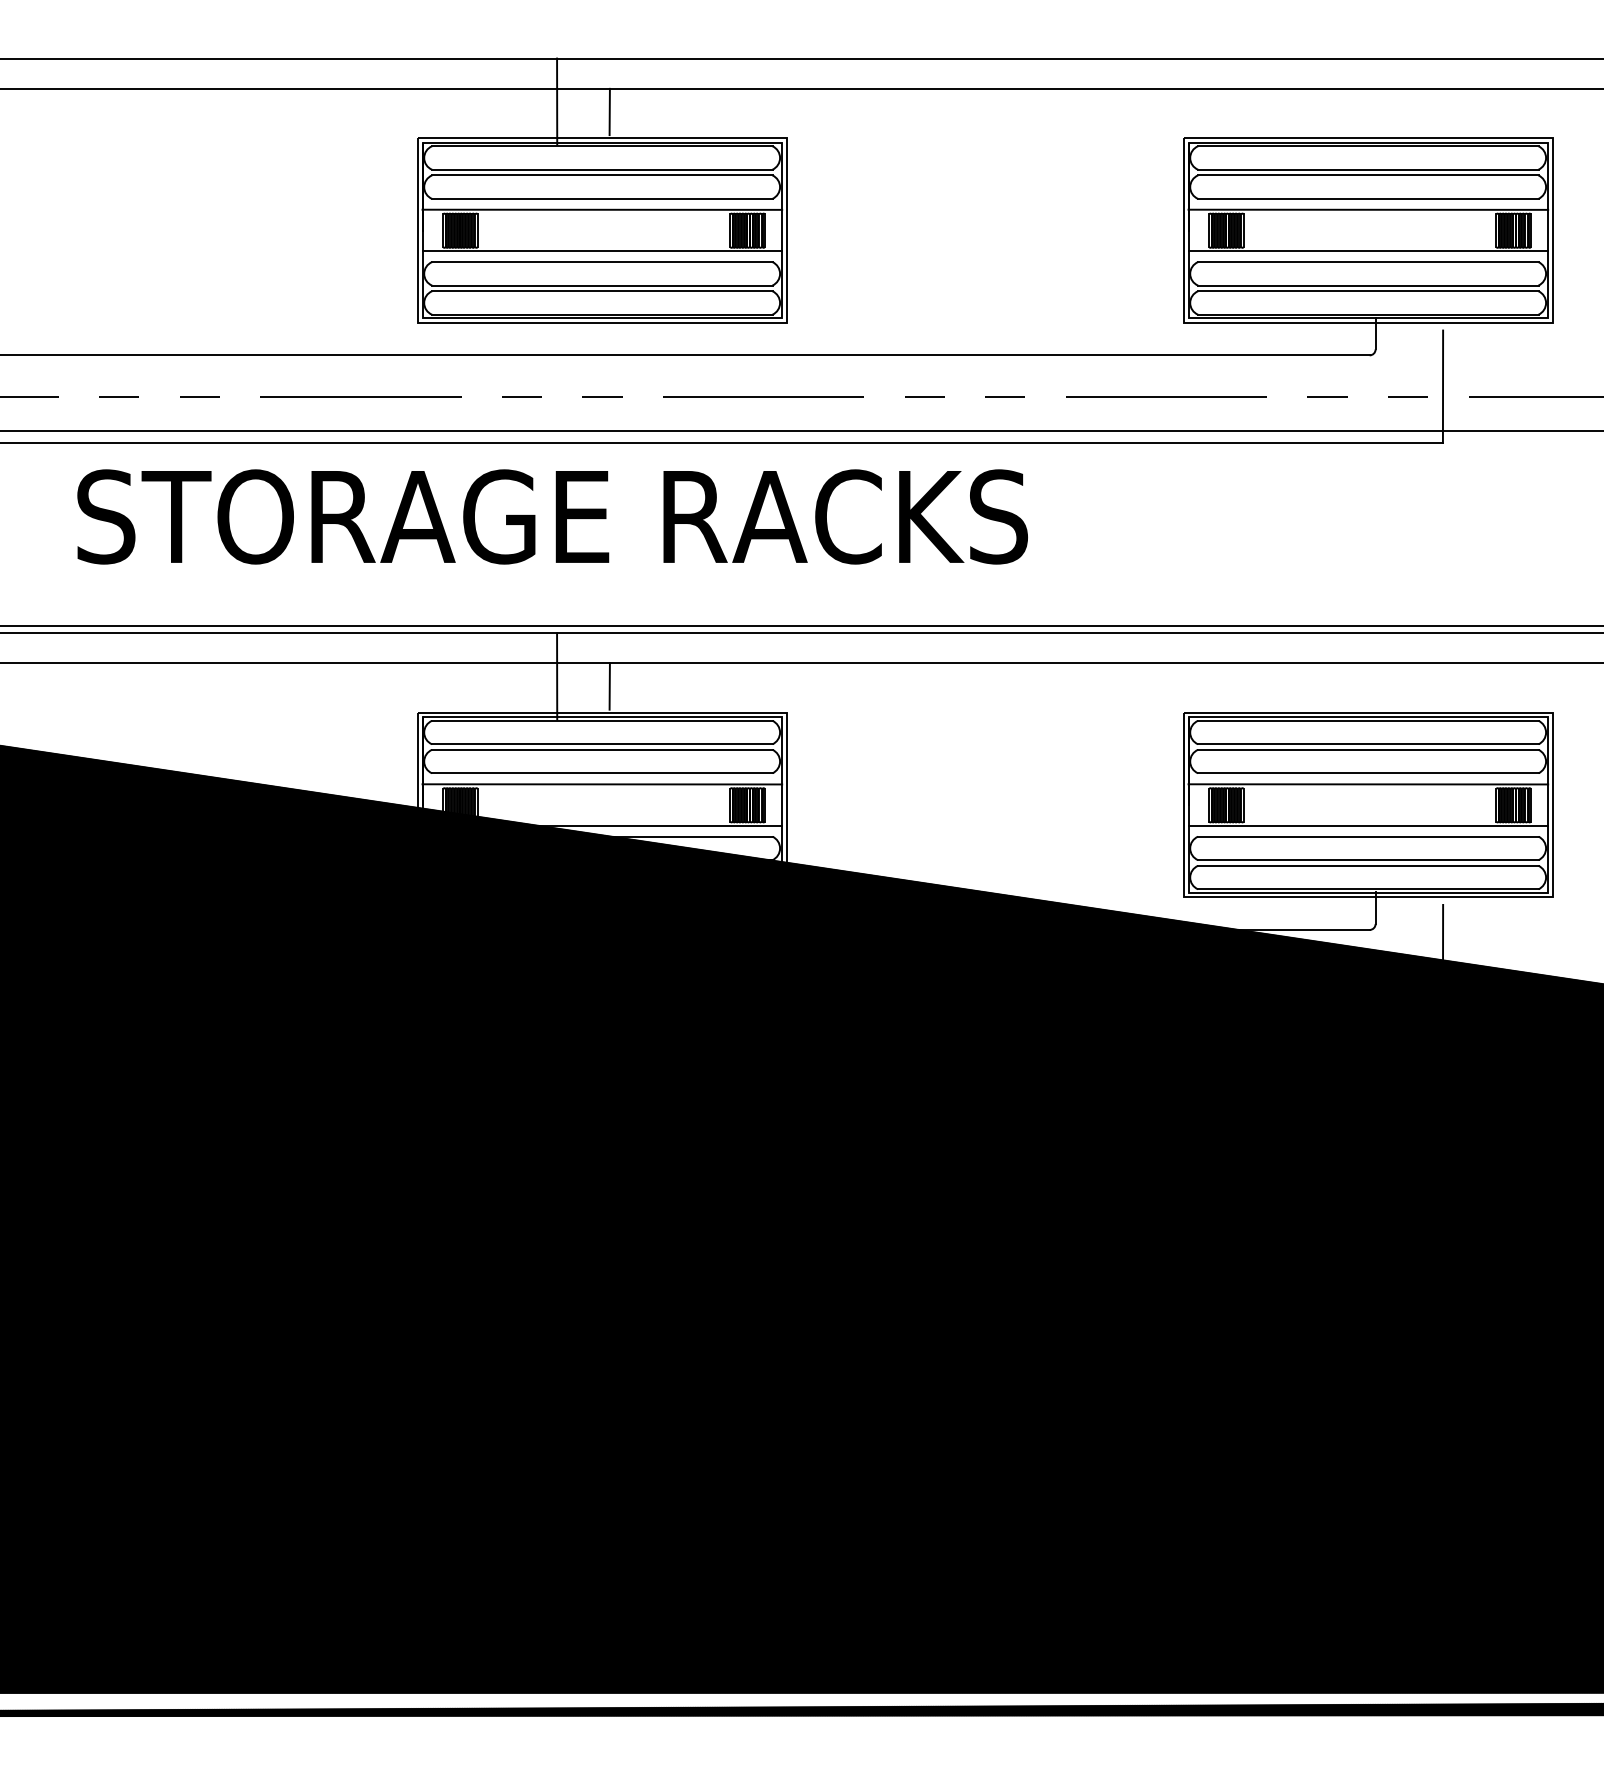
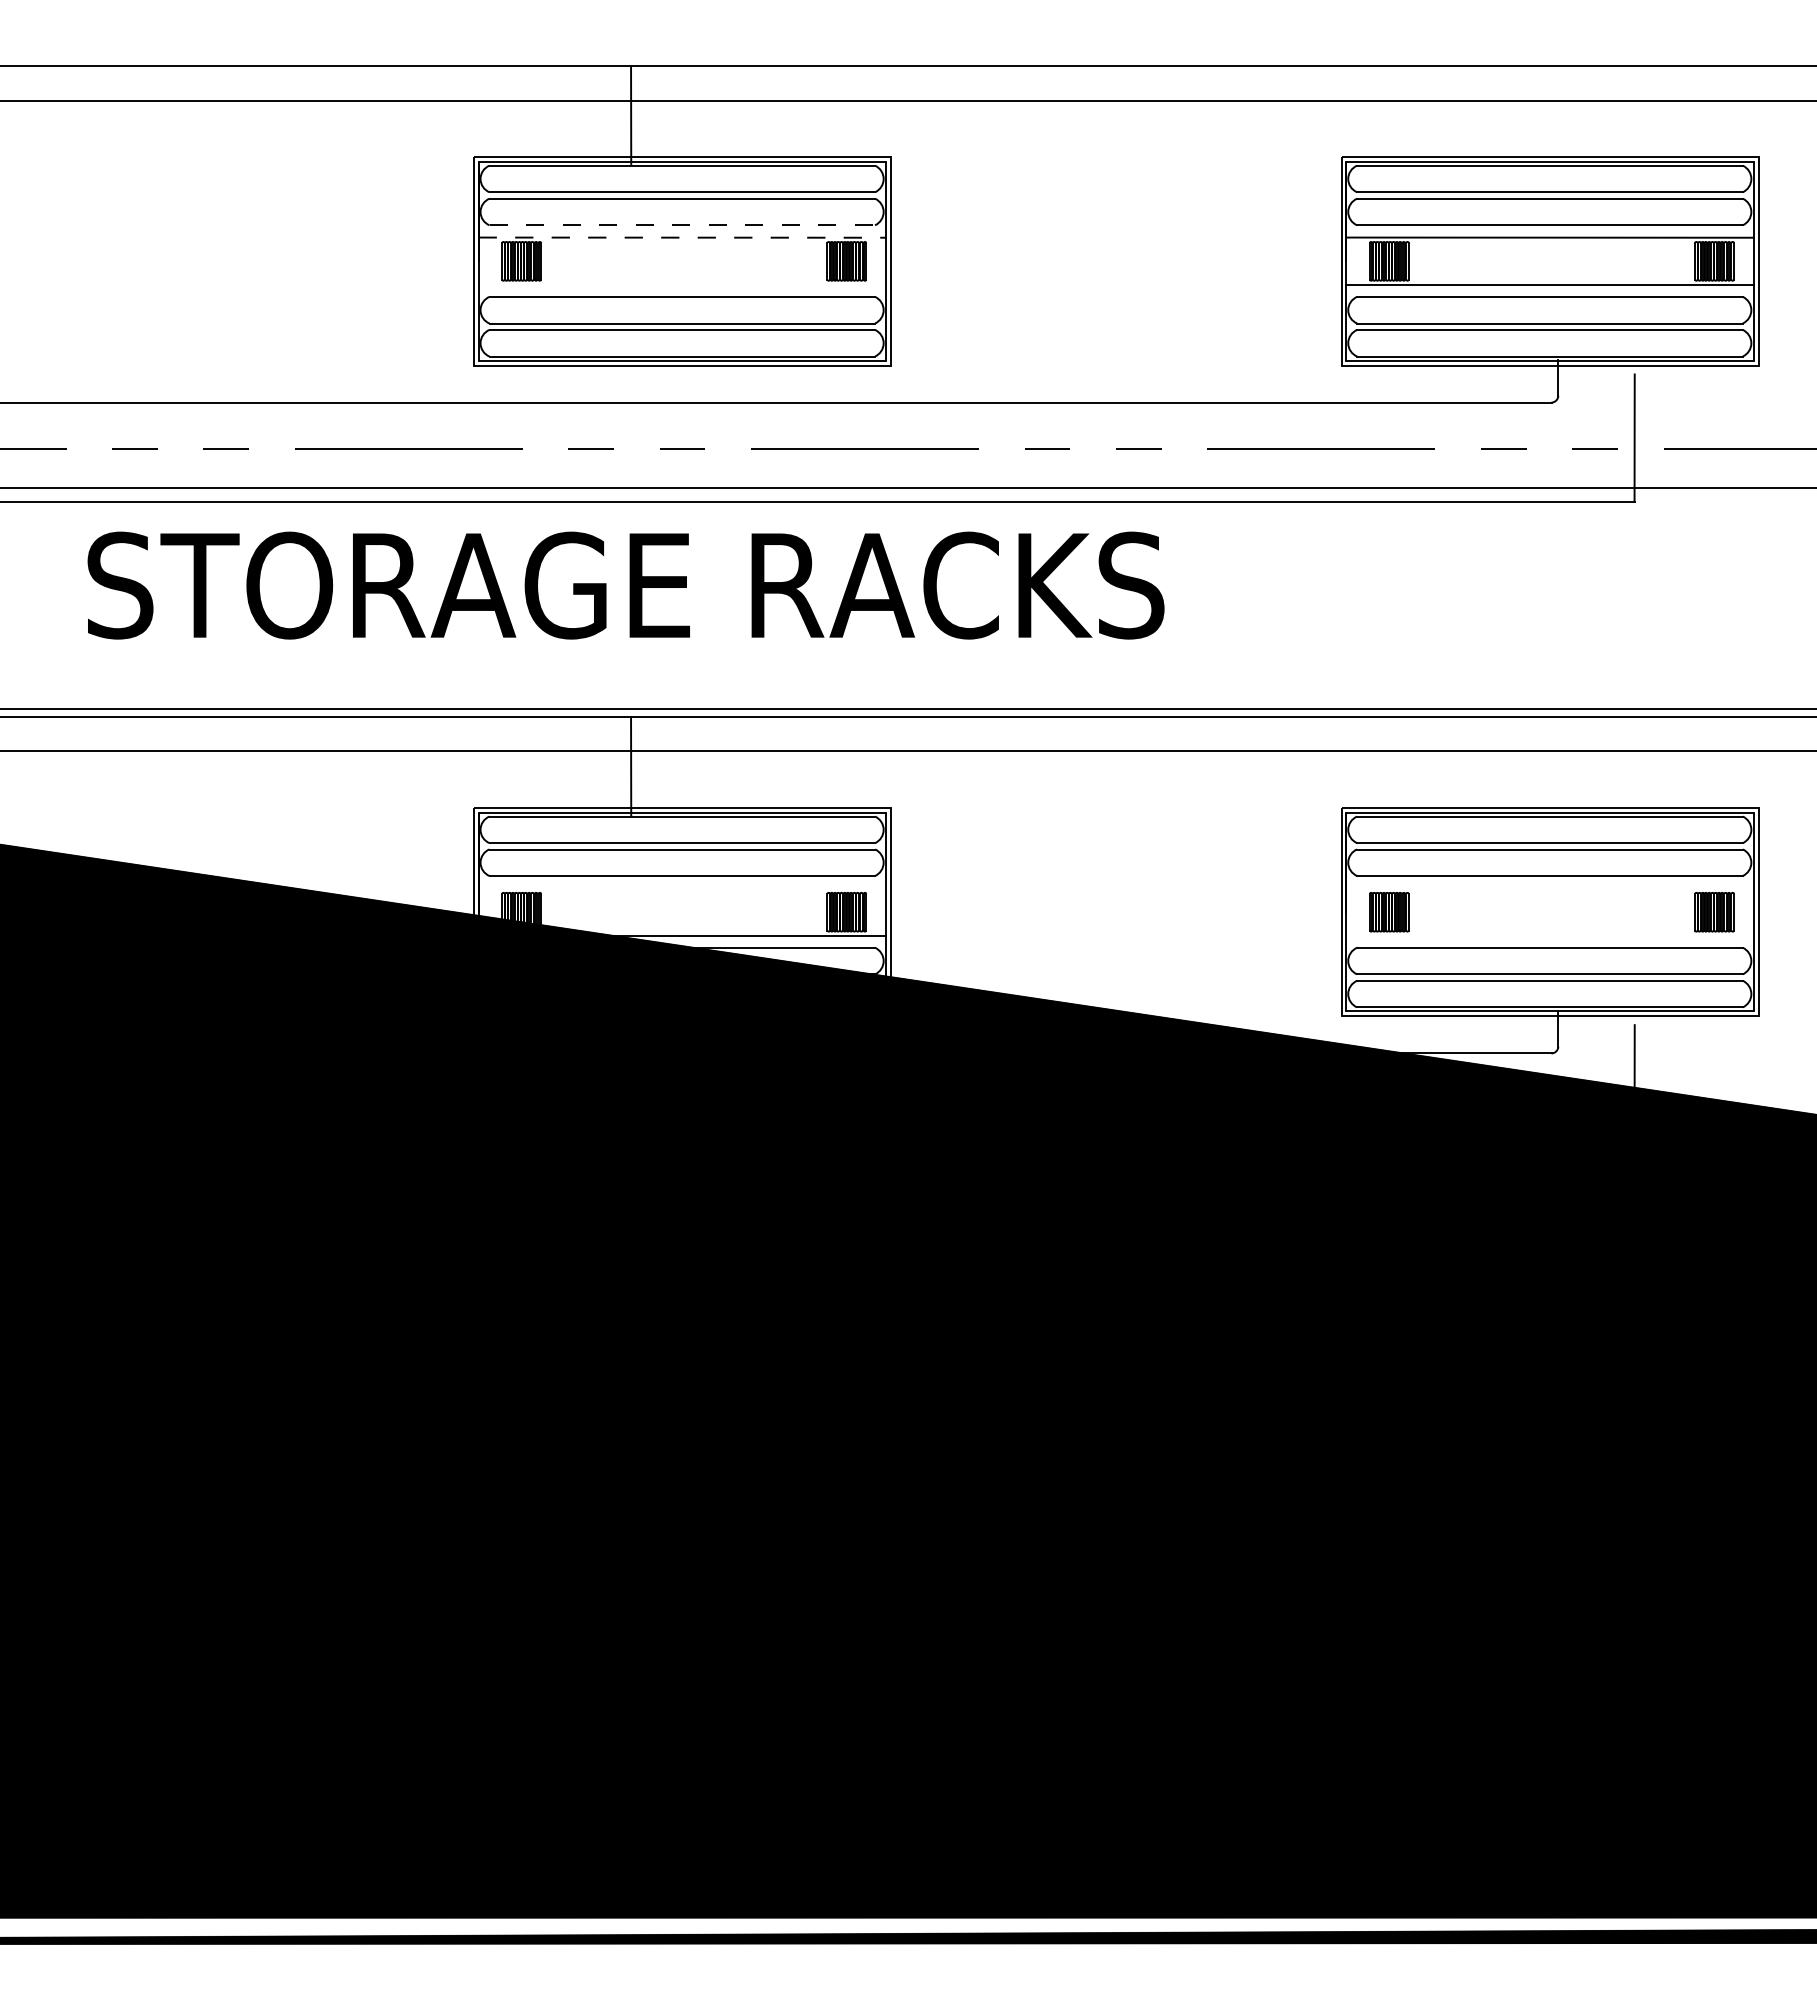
line: (609, 111) -> (690, 126), removed
line: (602, 199) -> (682, 225), solid -> dashed
line: (602, 209) -> (682, 237), solid -> dashed
line: (602, 251) -> (682, 284), removed
line: (609, 686) -> (690, 777), removed
line: (602, 784) -> (682, 888), removed
line: (1367, 784) -> (1549, 888), removed
line: (1367, 825) -> (1549, 935), removed

